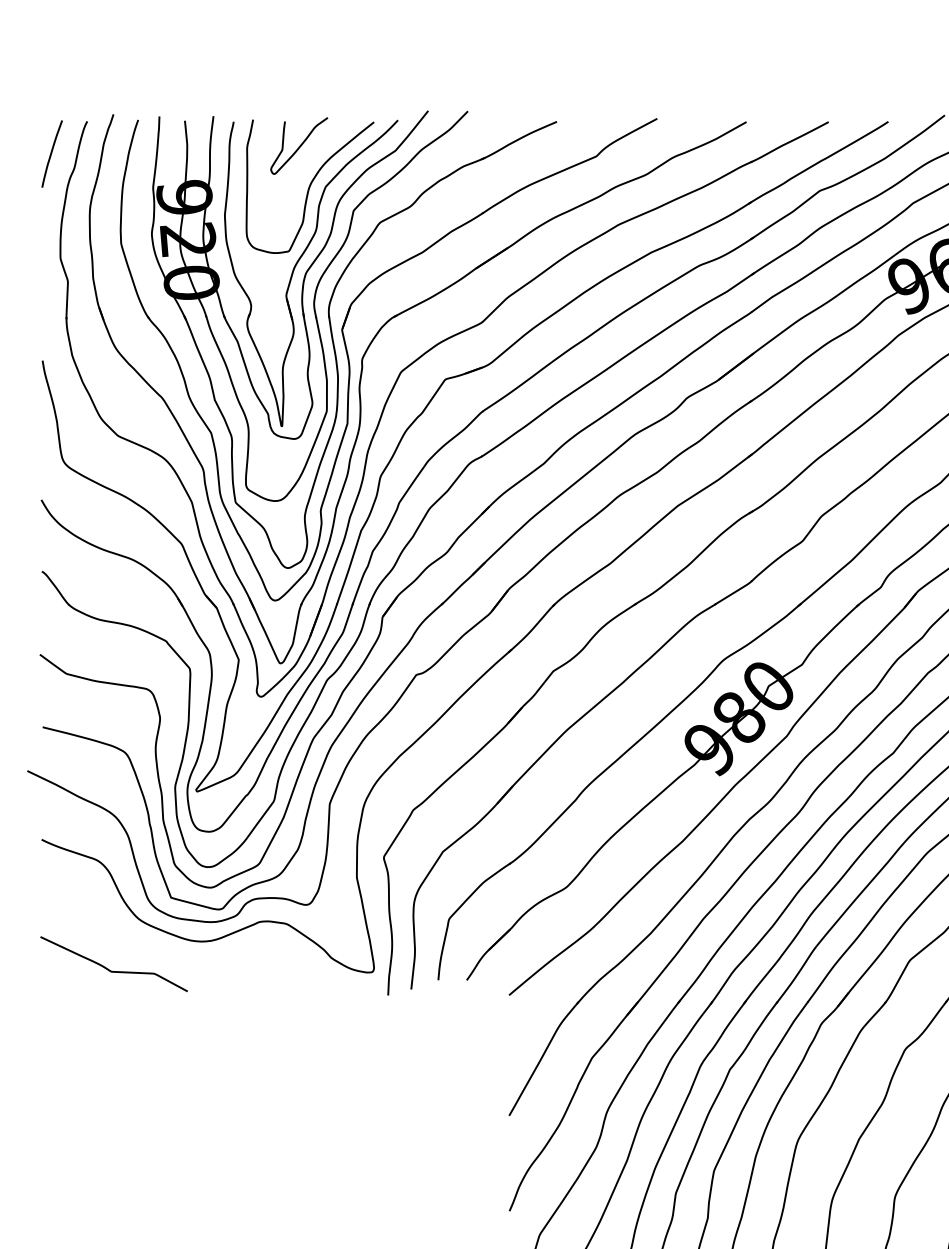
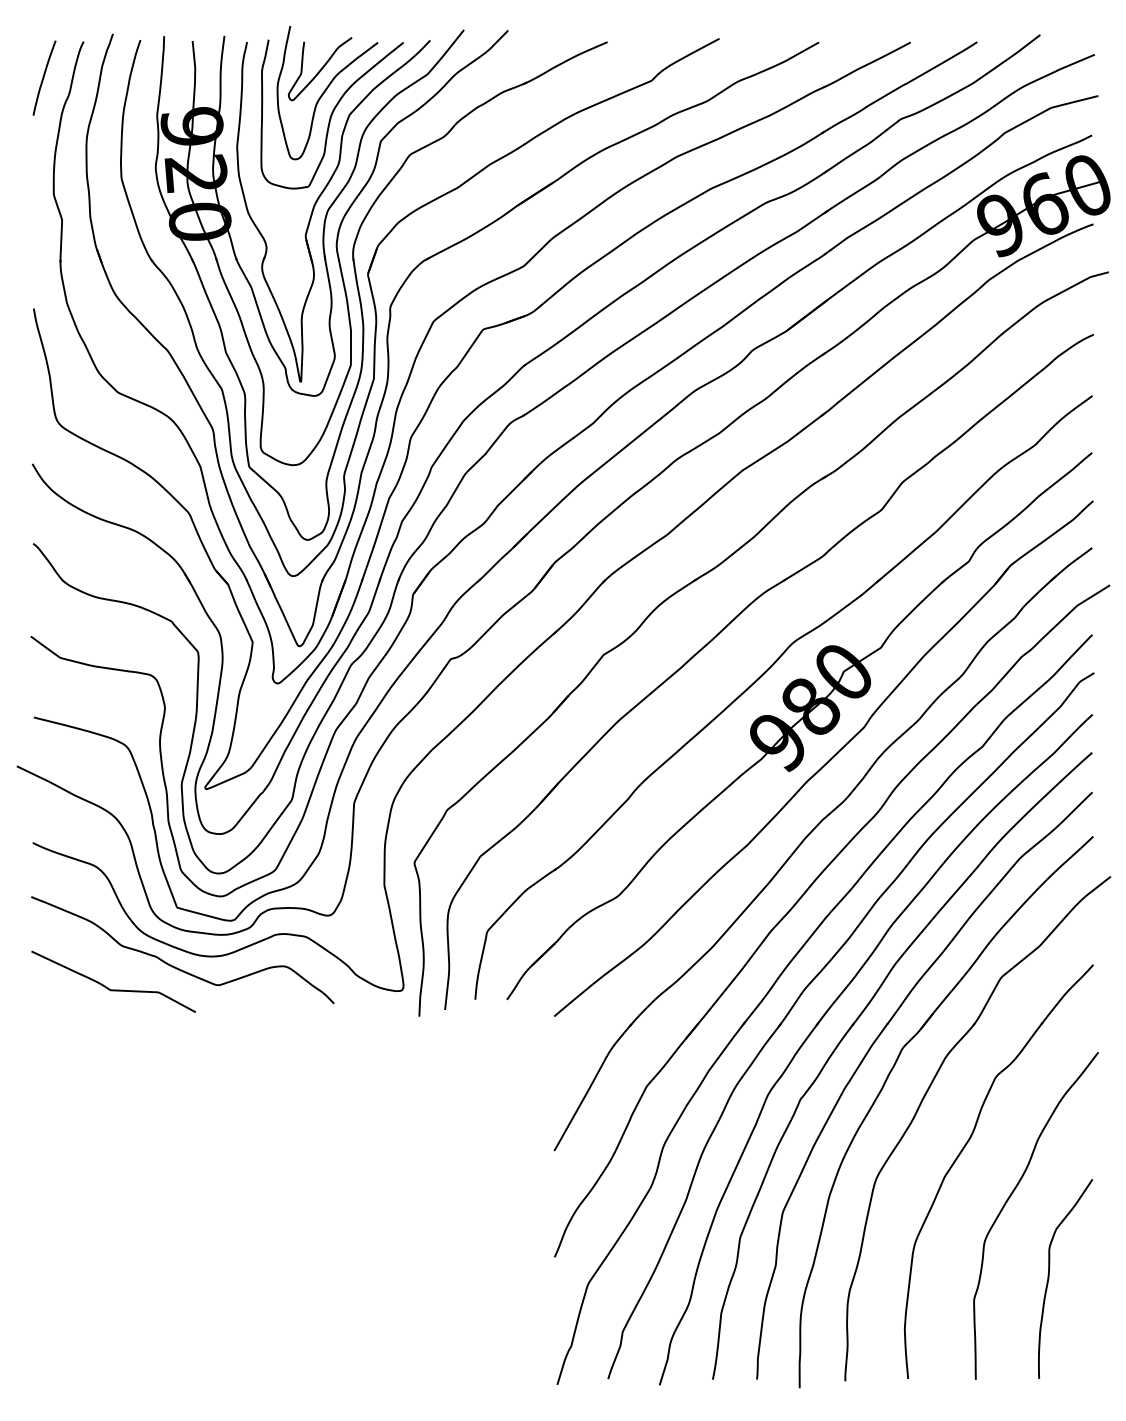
curve: (304, 166) -> (325, 92), added
curve: (169, 950) -> (175, 966), added

